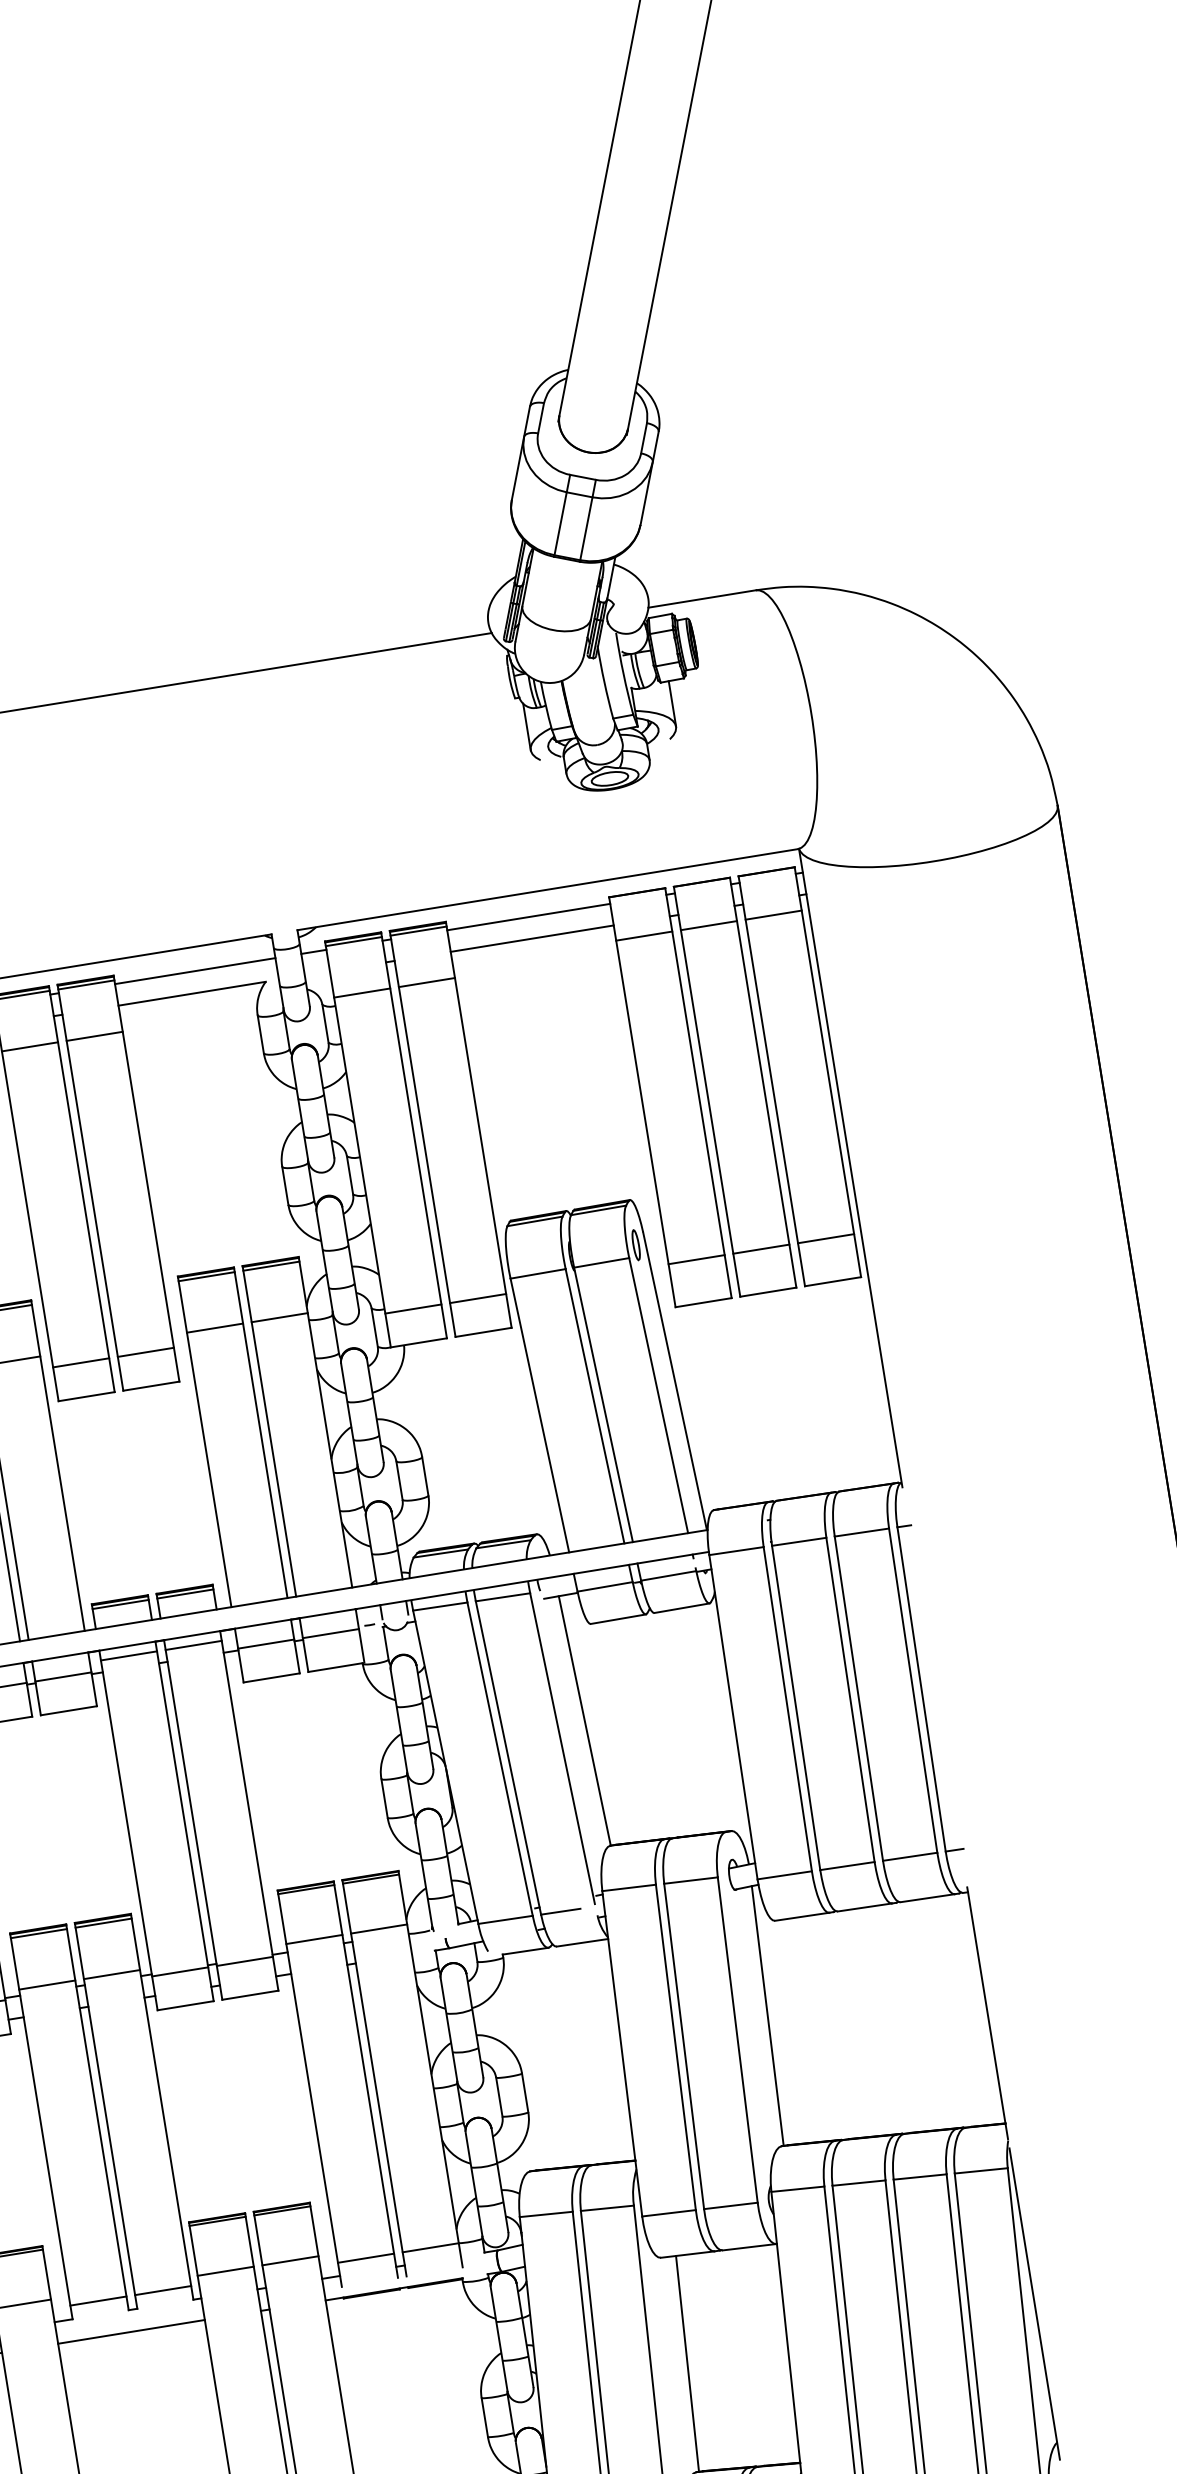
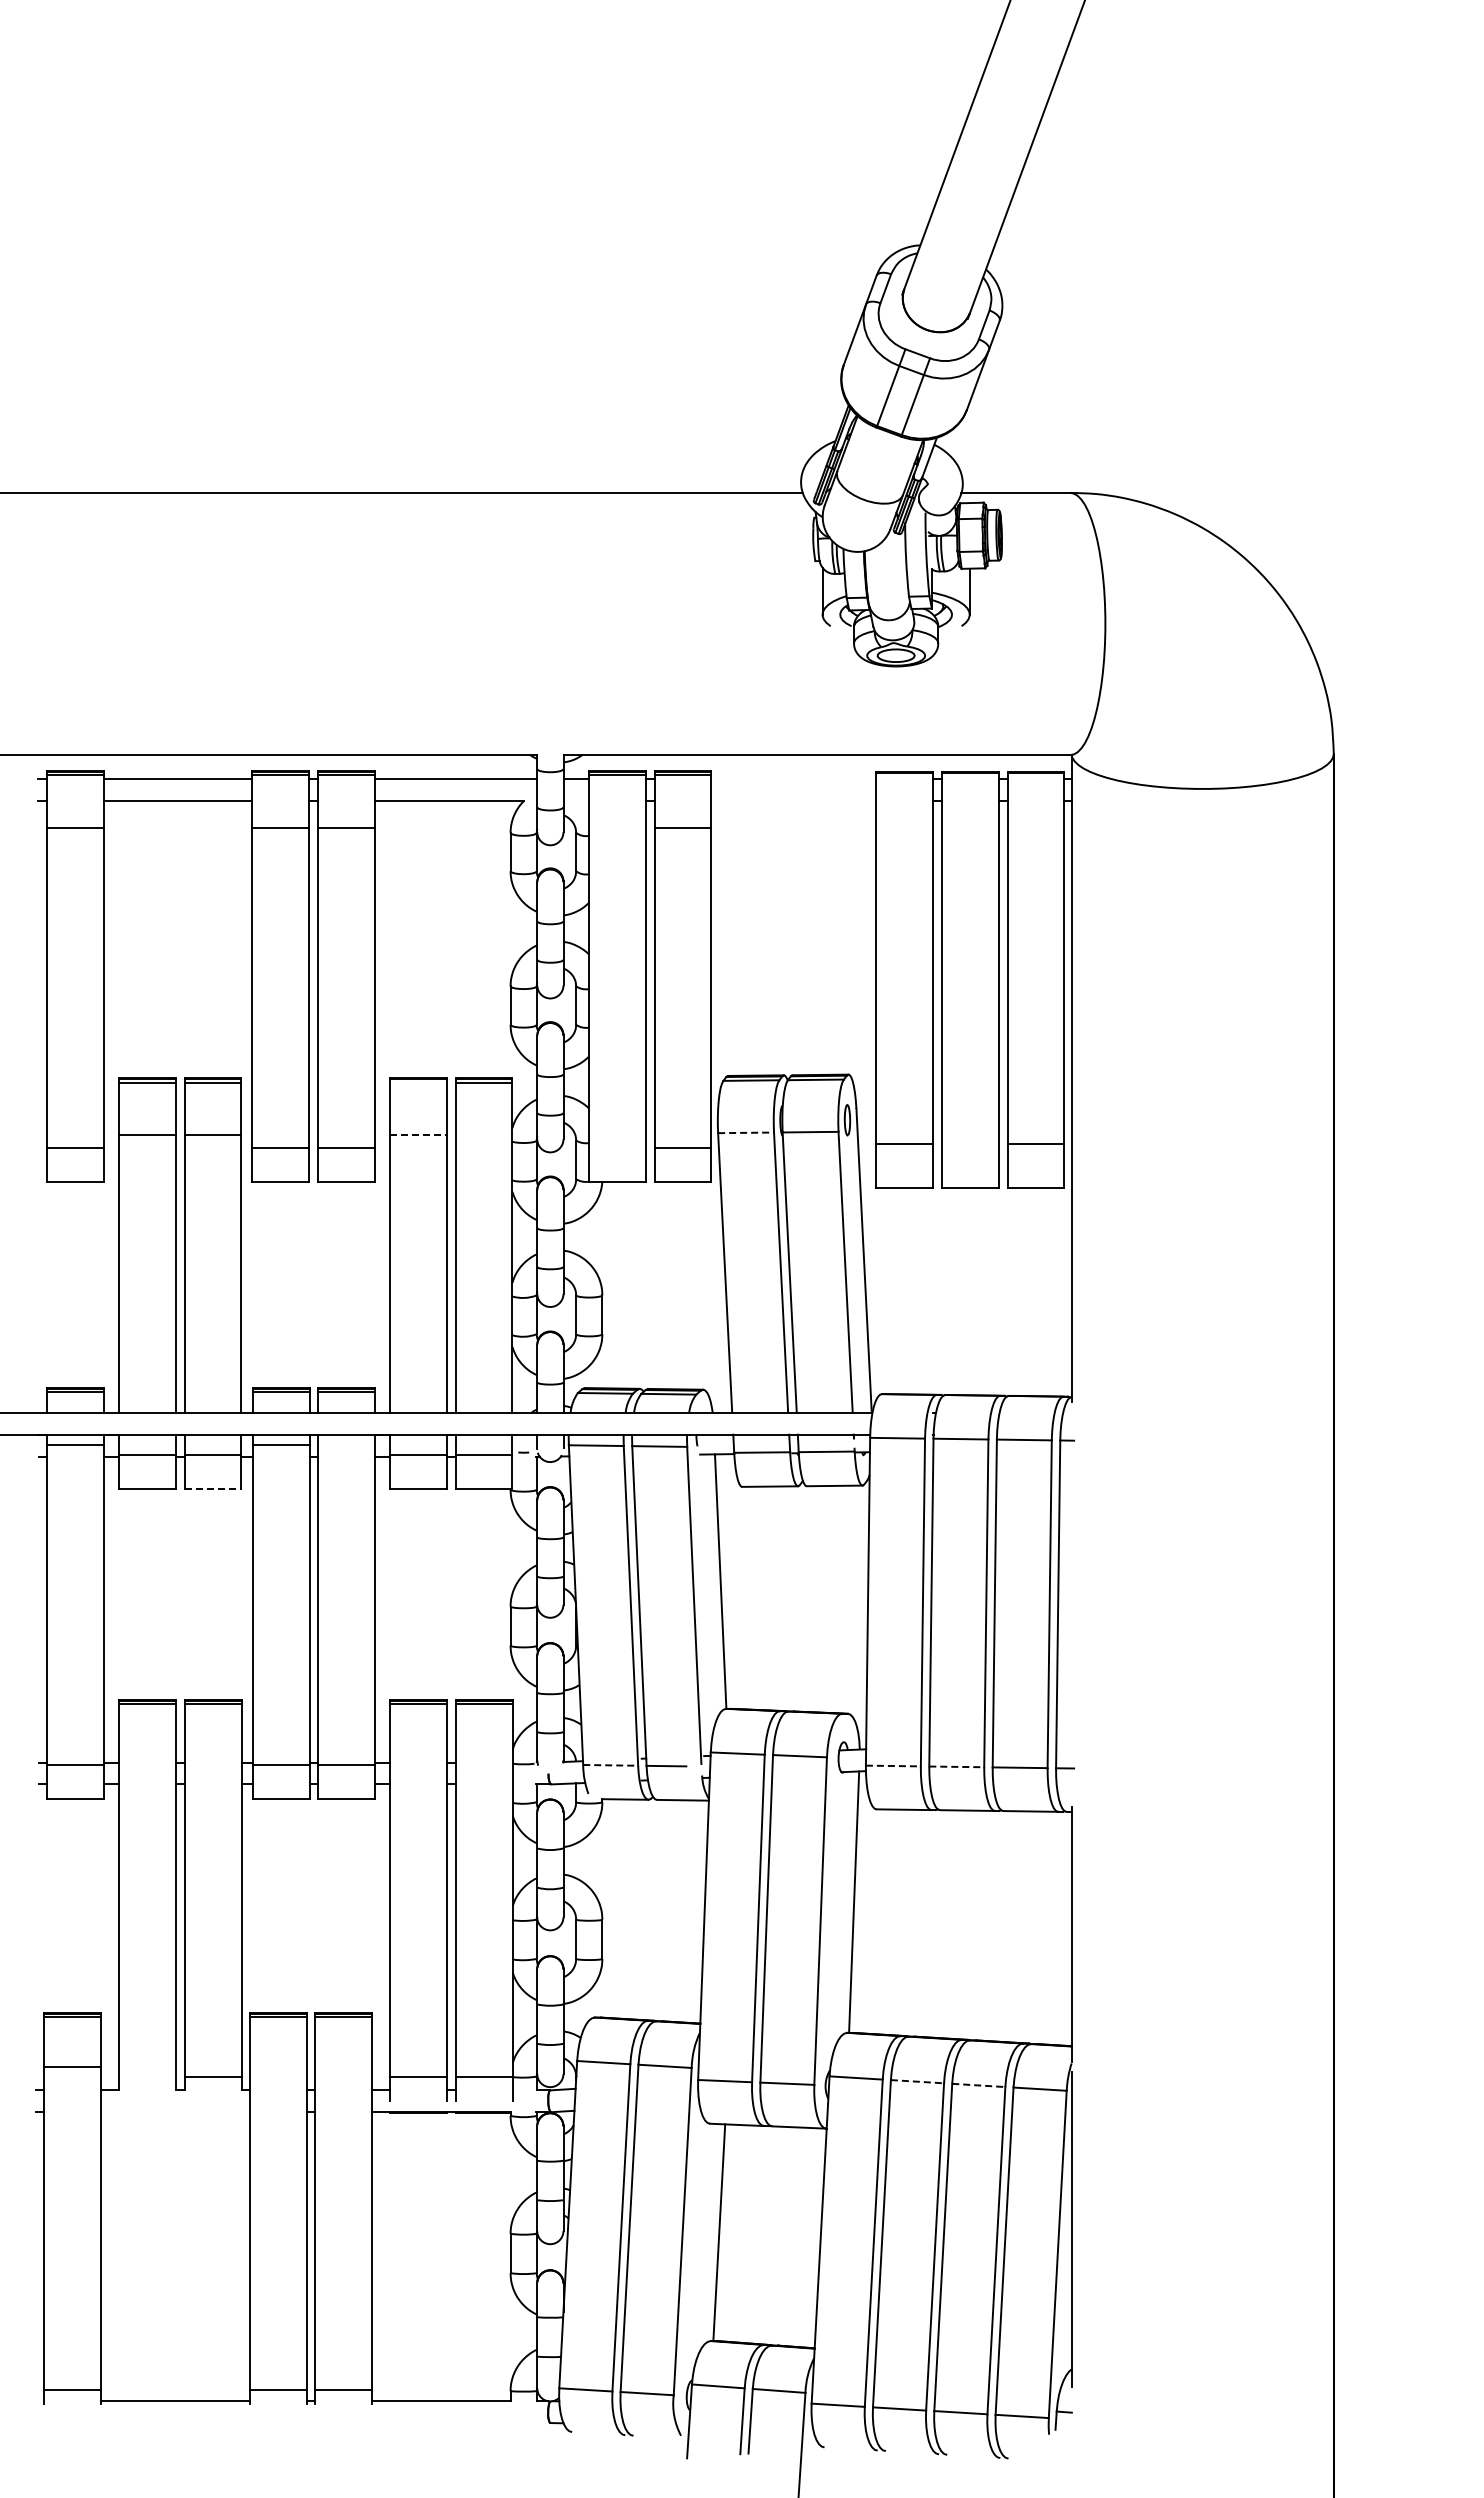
line: (773, 915) -> (1035, 816), removed
line: (528, 917) -> (793, 779), removed
line: (709, 925) -> (970, 816), removed
line: (643, 936) -> (904, 816), removed
line: (531, 939) -> (793, 801), removed
line: (361, 993) -> (616, 827), removed
line: (761, 1249) -> (970, 1144), removed
line: (538, 1273) -> (746, 1132), solid -> dashed
line: (206, 1276) -> (418, 1082), removed
line: (412, 1309) -> (616, 1147), removed
line: (279, 1317) -> (483, 1134), removed
line: (215, 1327) -> (418, 1134), solid -> dashed
line: (193, 1645) -> (346, 1444), removed
line: (69, 1711) -> (213, 1489), solid -> dashed
line: (848, 1865) -> (957, 1766), solid -> dashed
line: (784, 1875) -> (893, 1766), solid -> dashed
line: (506, 1919) -> (611, 1765), solid -> dashed
line: (378, 1929) -> (483, 1754), removed
line: (314, 1939) -> (418, 1754), removed
line: (111, 1974) -> (212, 1756), removed
line: (46, 1985) -> (147, 1756), removed
line: (919, 2177) -> (978, 2085), solid -> dashed
line: (859, 2182) -> (917, 2081), solid -> dashed
line: (290, 2260) -> (343, 2067), removed
line: (224, 2271) -> (277, 2067), removed
line: (98, 2301) -> (147, 2076), removed
line: (131, 2332) -> (175, 2112), removed

